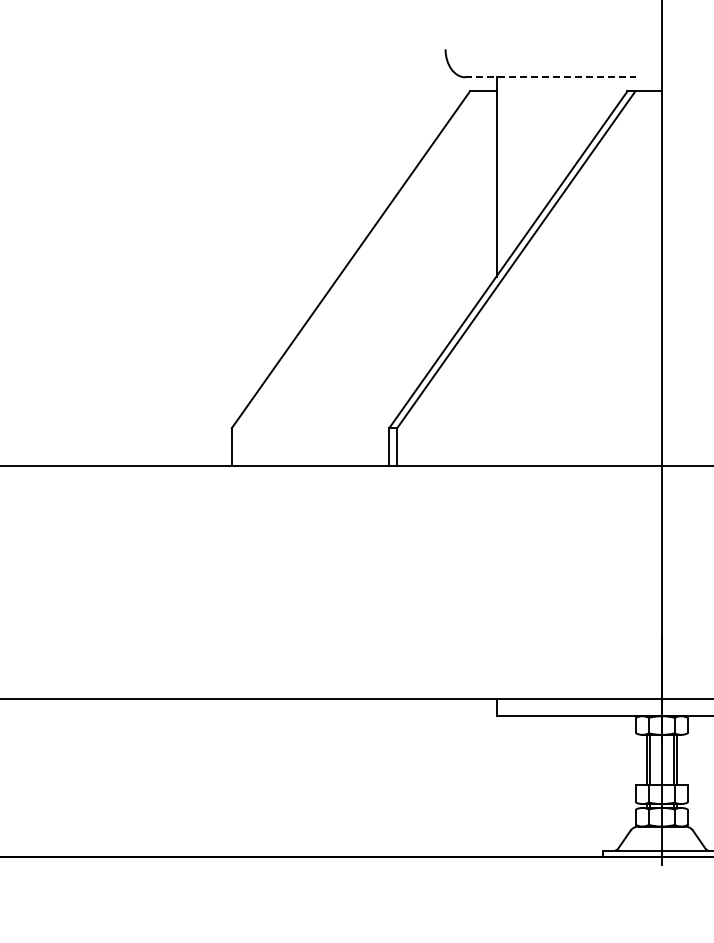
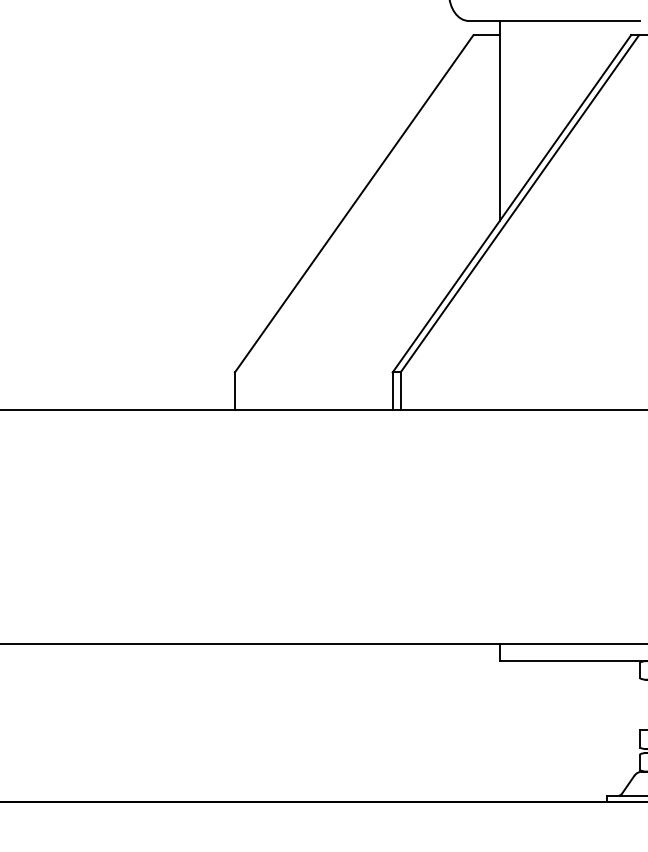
line: (551, 77) -> (555, 21), dashed -> solid

